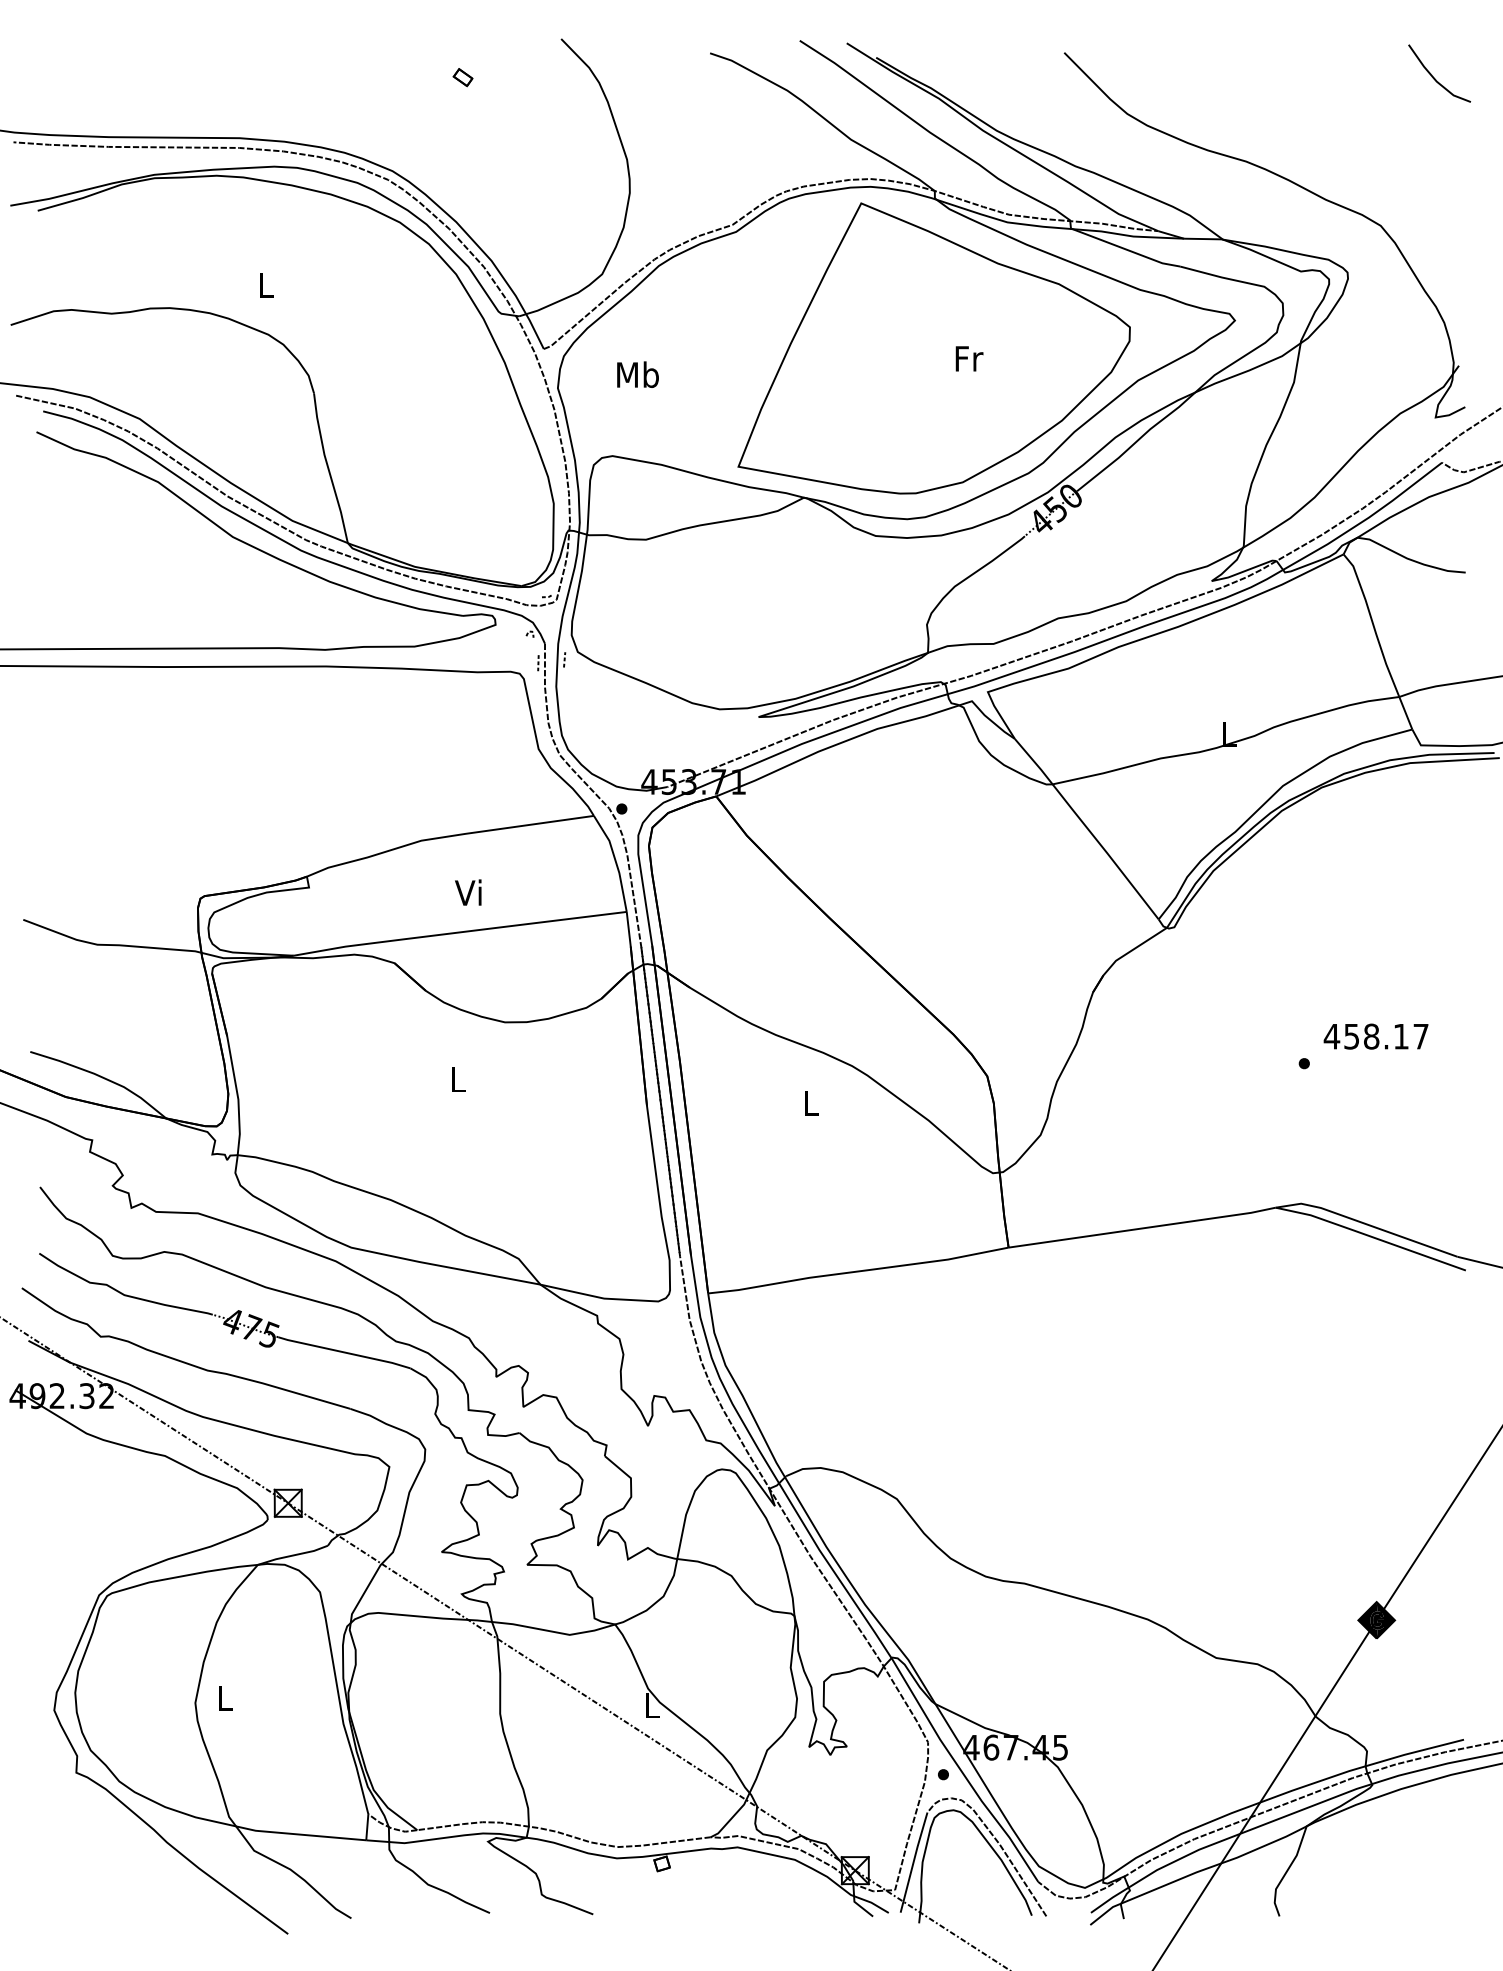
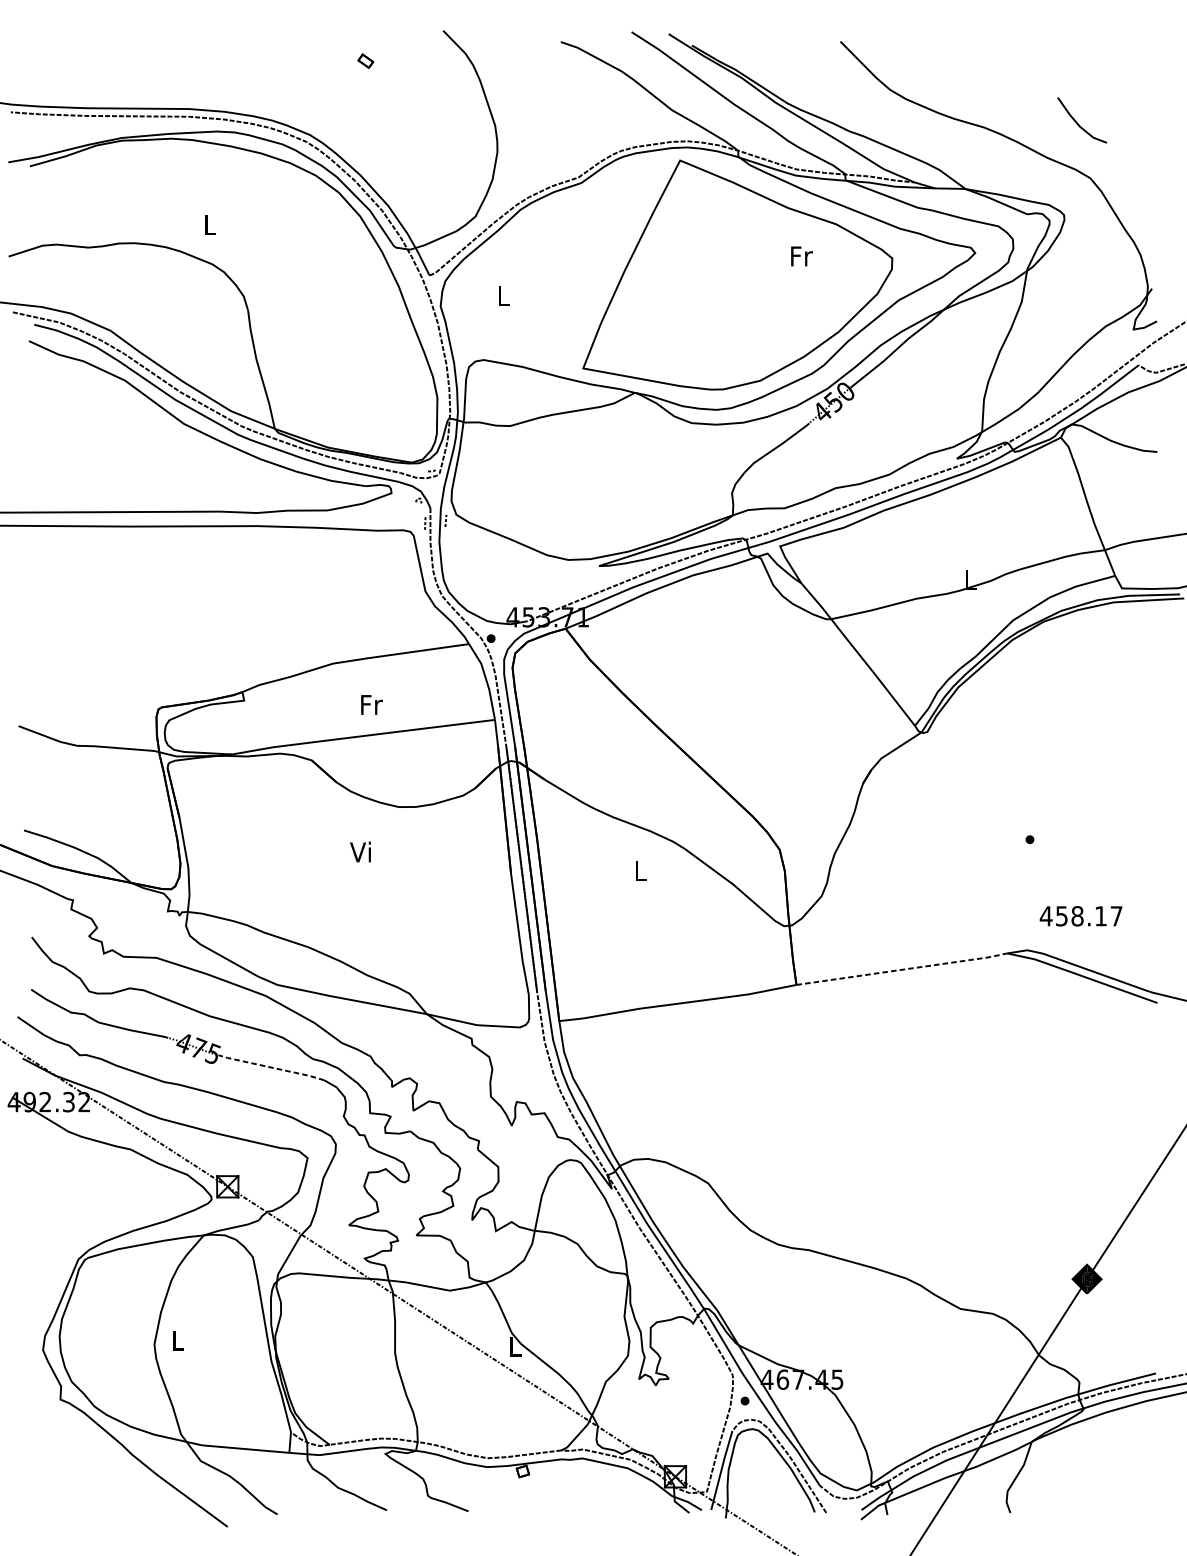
line: (1434, 77) -> (1078, 123), moved
text: (969, 358) -> (801, 256), moved
text: (637, 374) -> (503, 295), Mb -> L
text: (469, 892) -> (370, 704), Vi -> Fr
text: (1375, 1036) -> (1080, 916), moved
text: (456, 1079) -> (360, 852), L -> Vi
line: (1143, 1228) -> (902, 969), solid -> dashed
line: (344, 1352) -> (272, 1067), solid -> dashed

